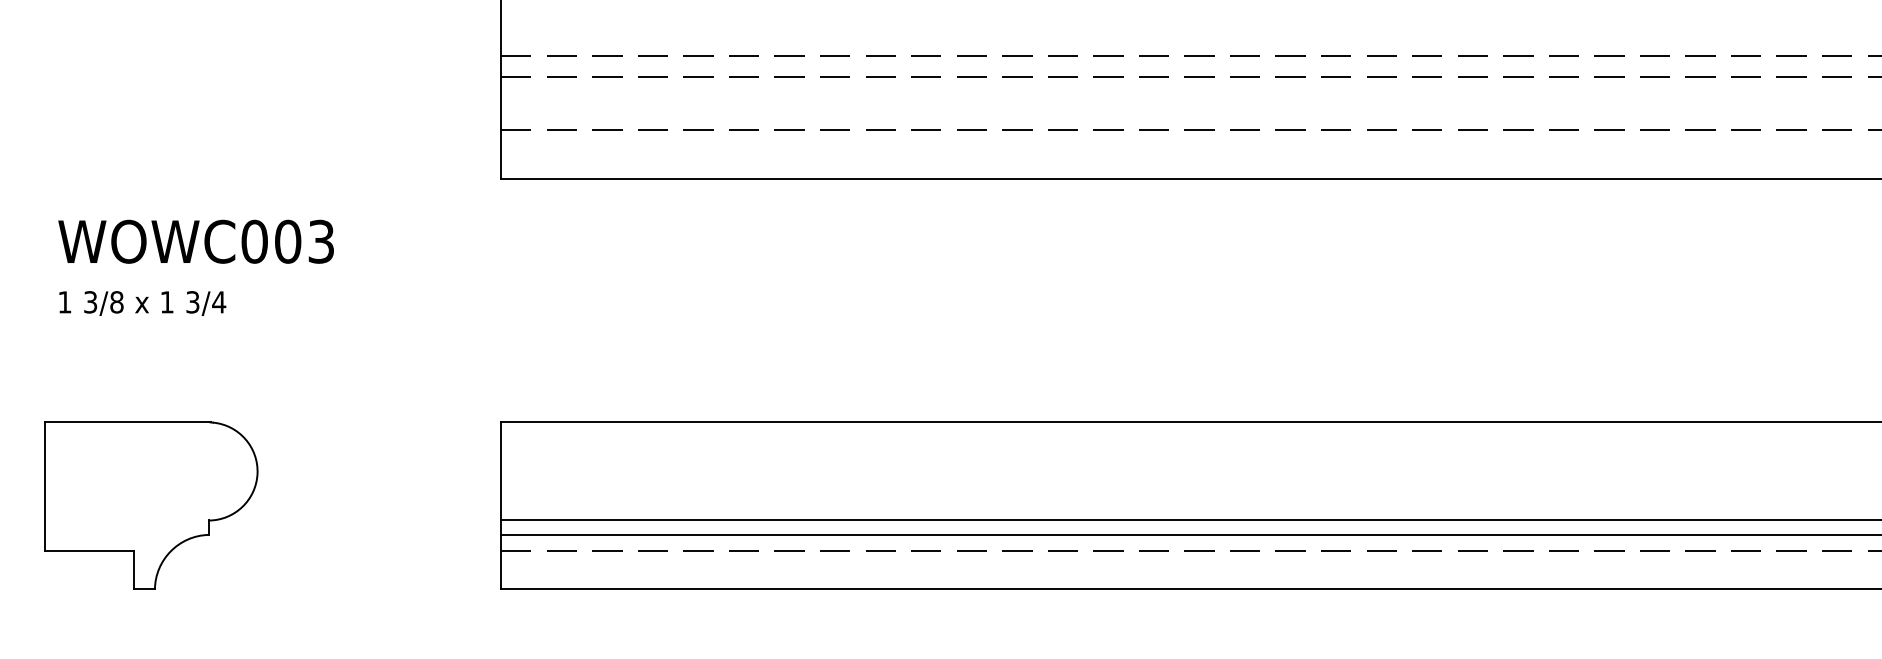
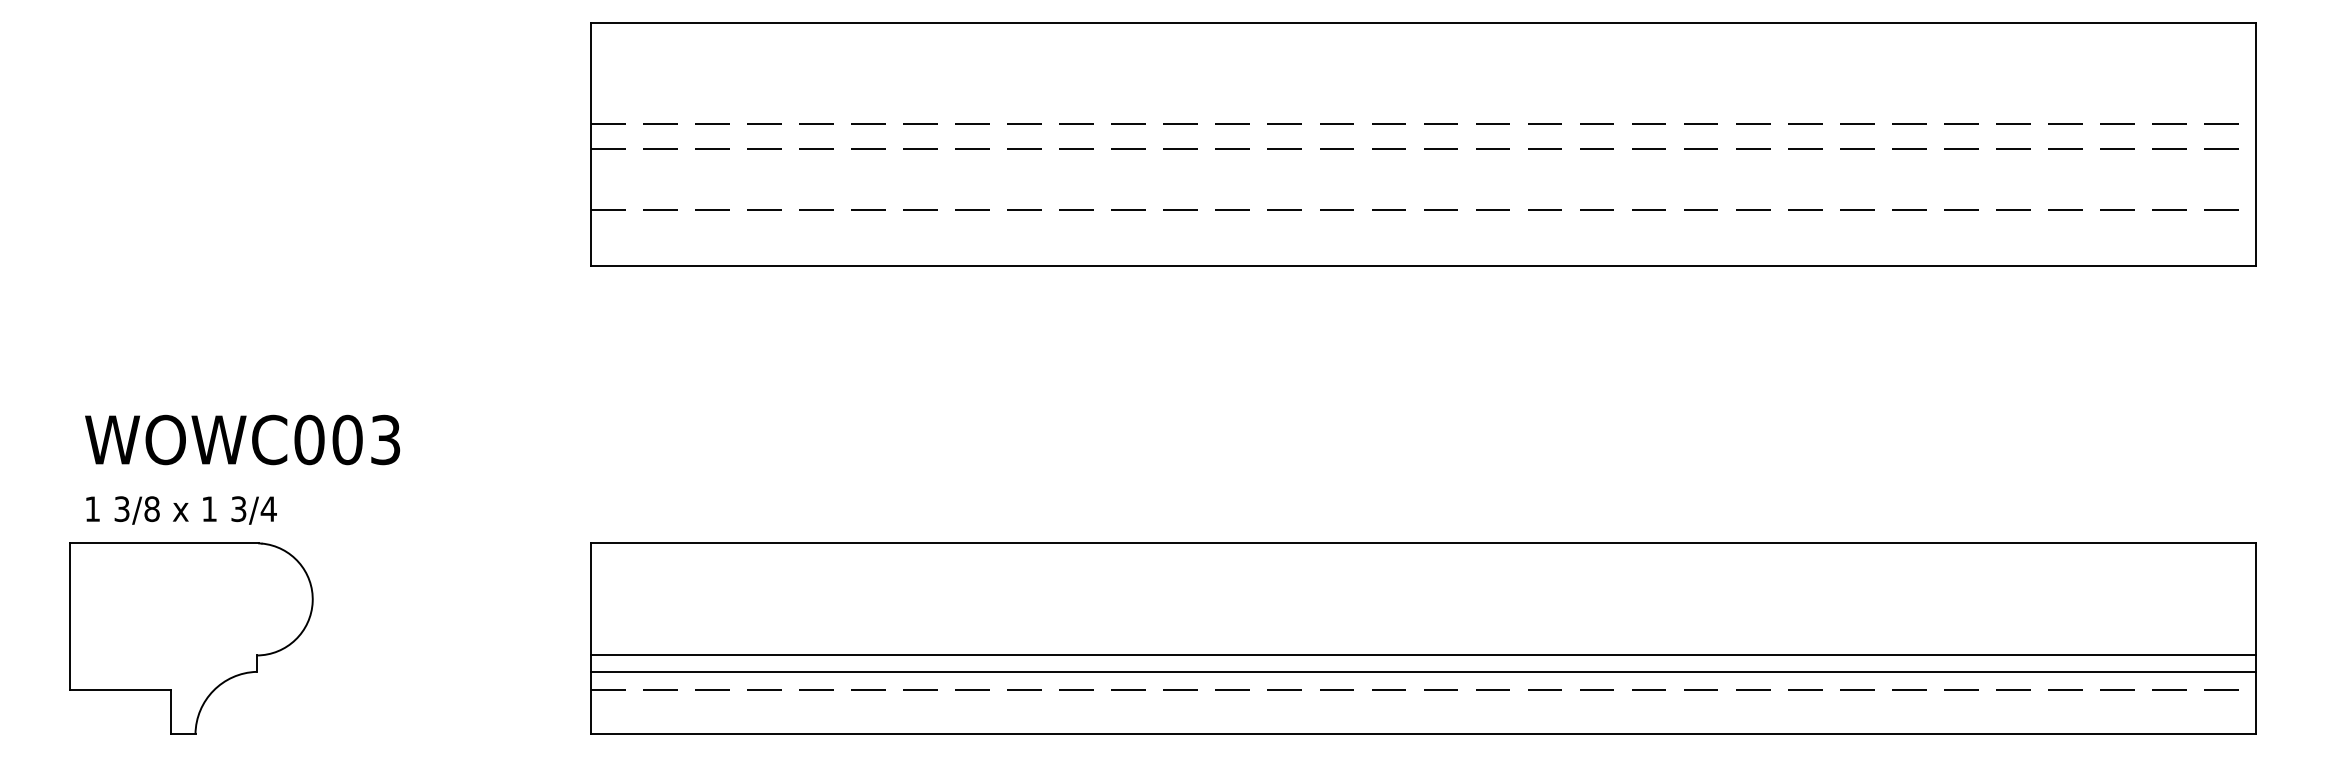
text: (196, 267) -> (242, 469), moved

